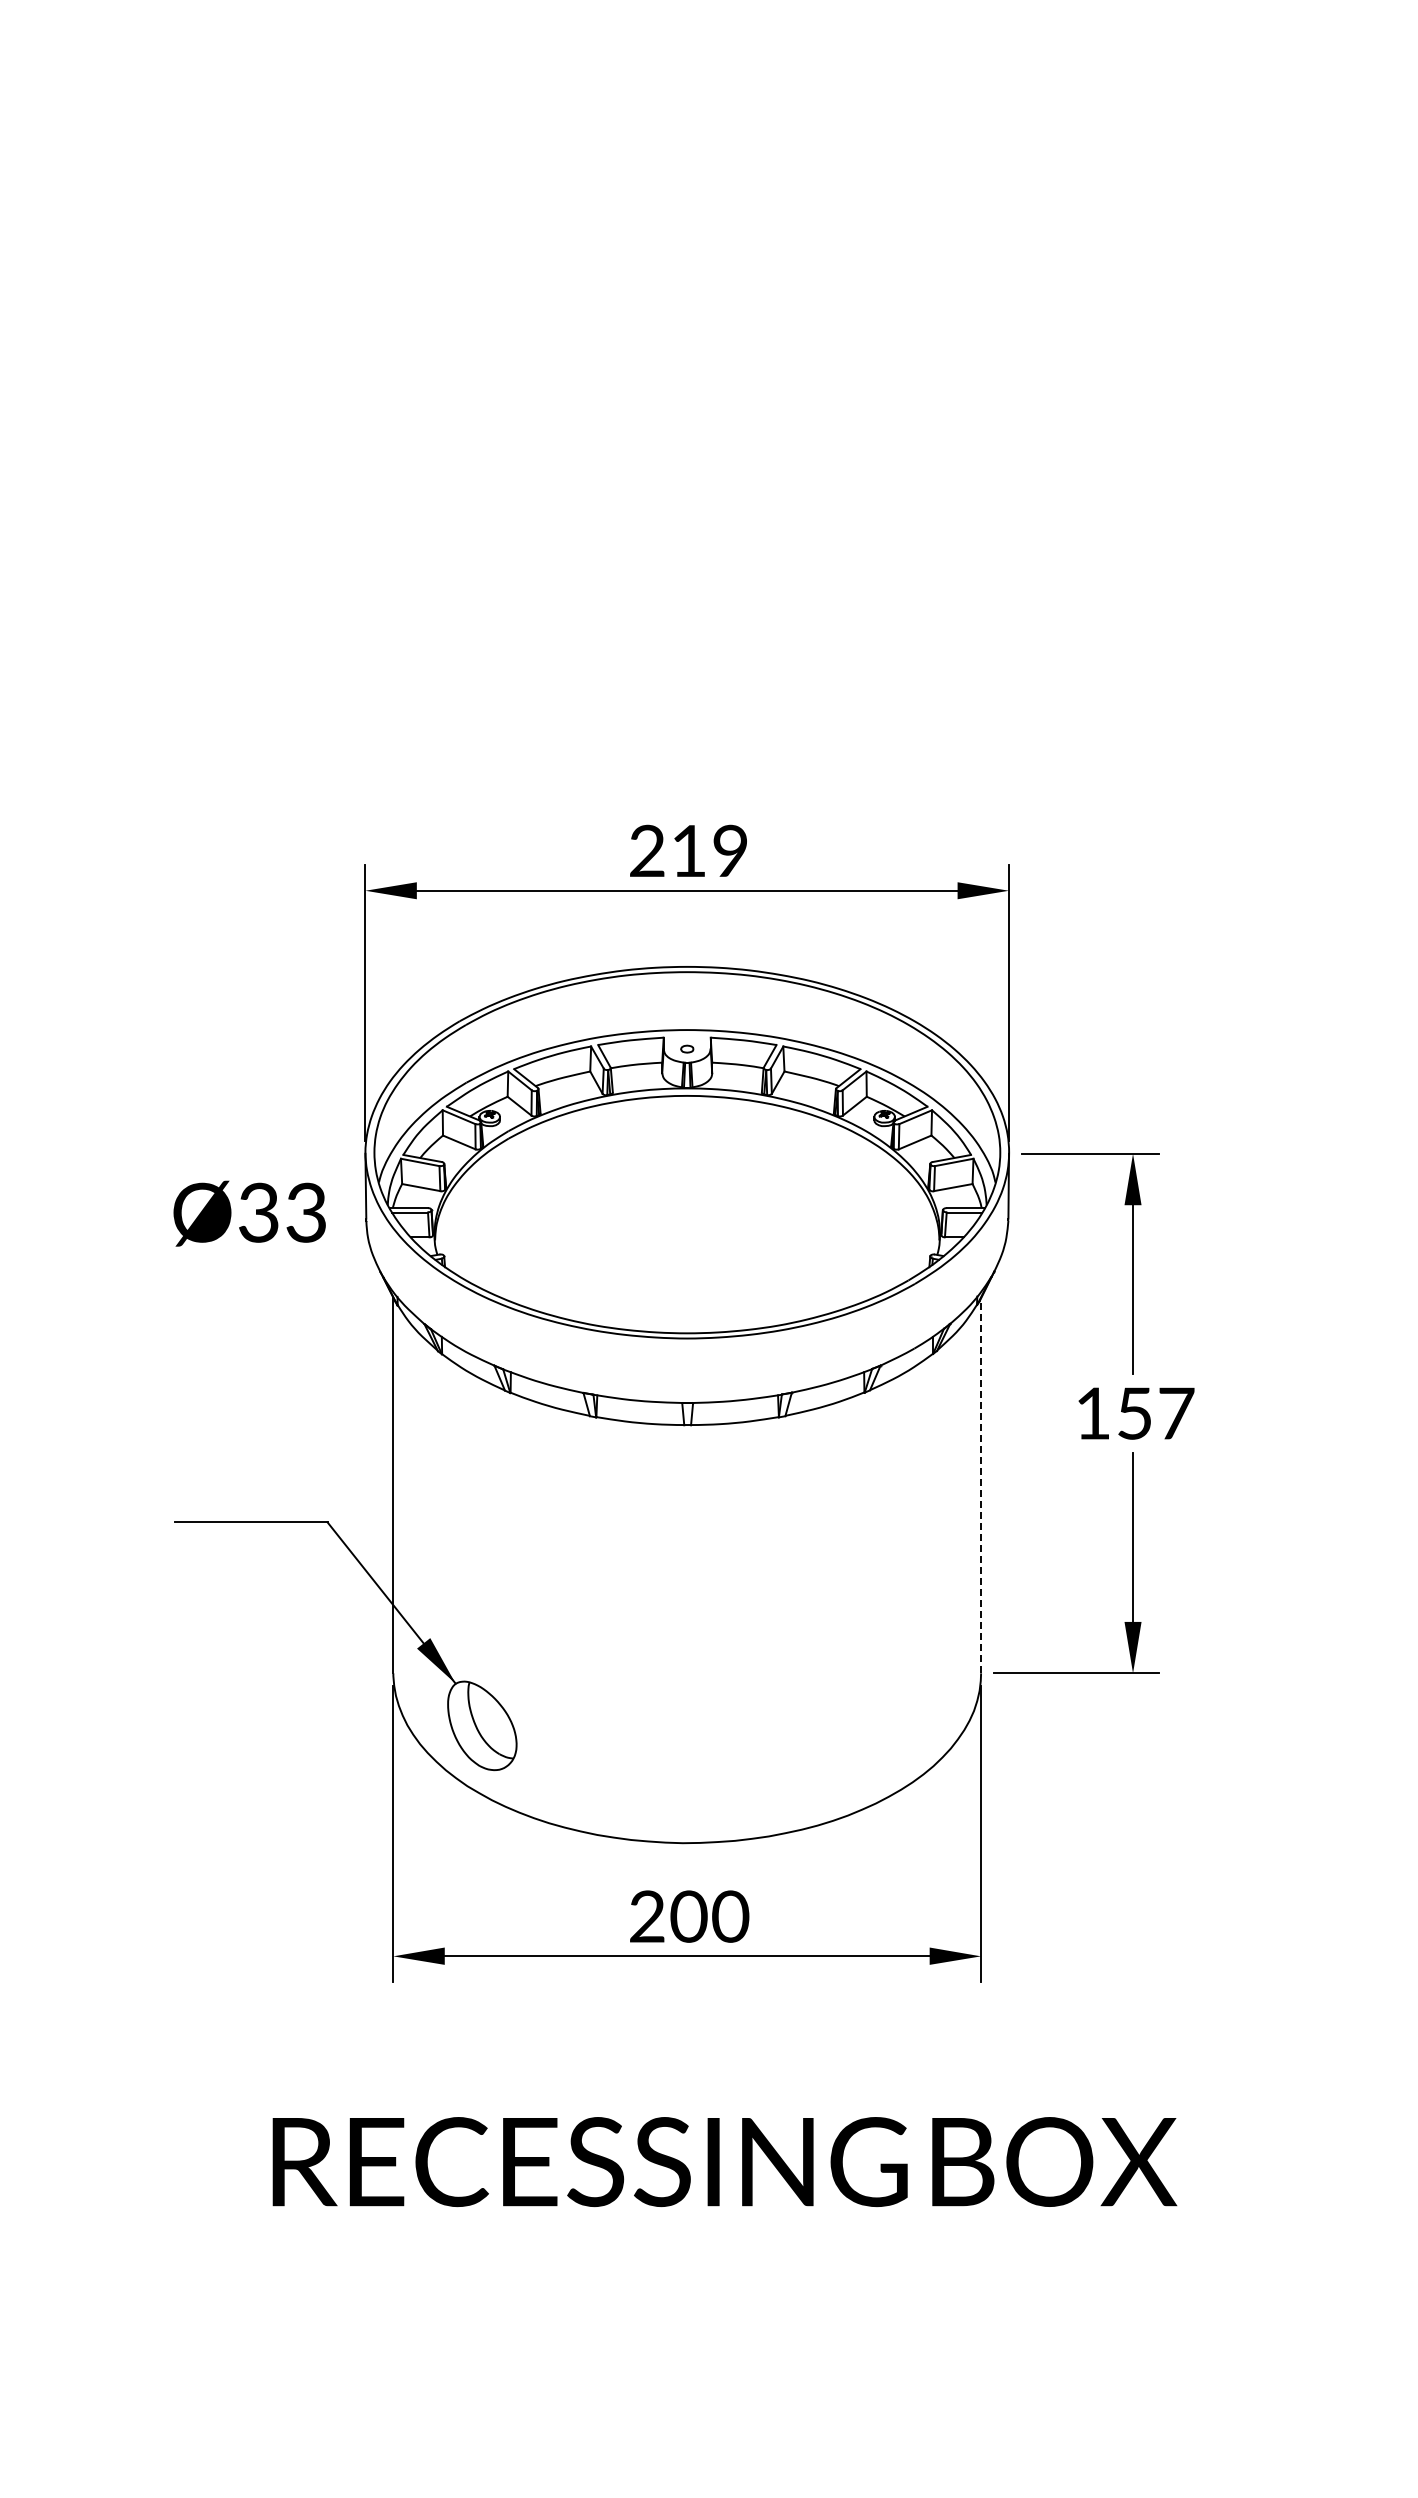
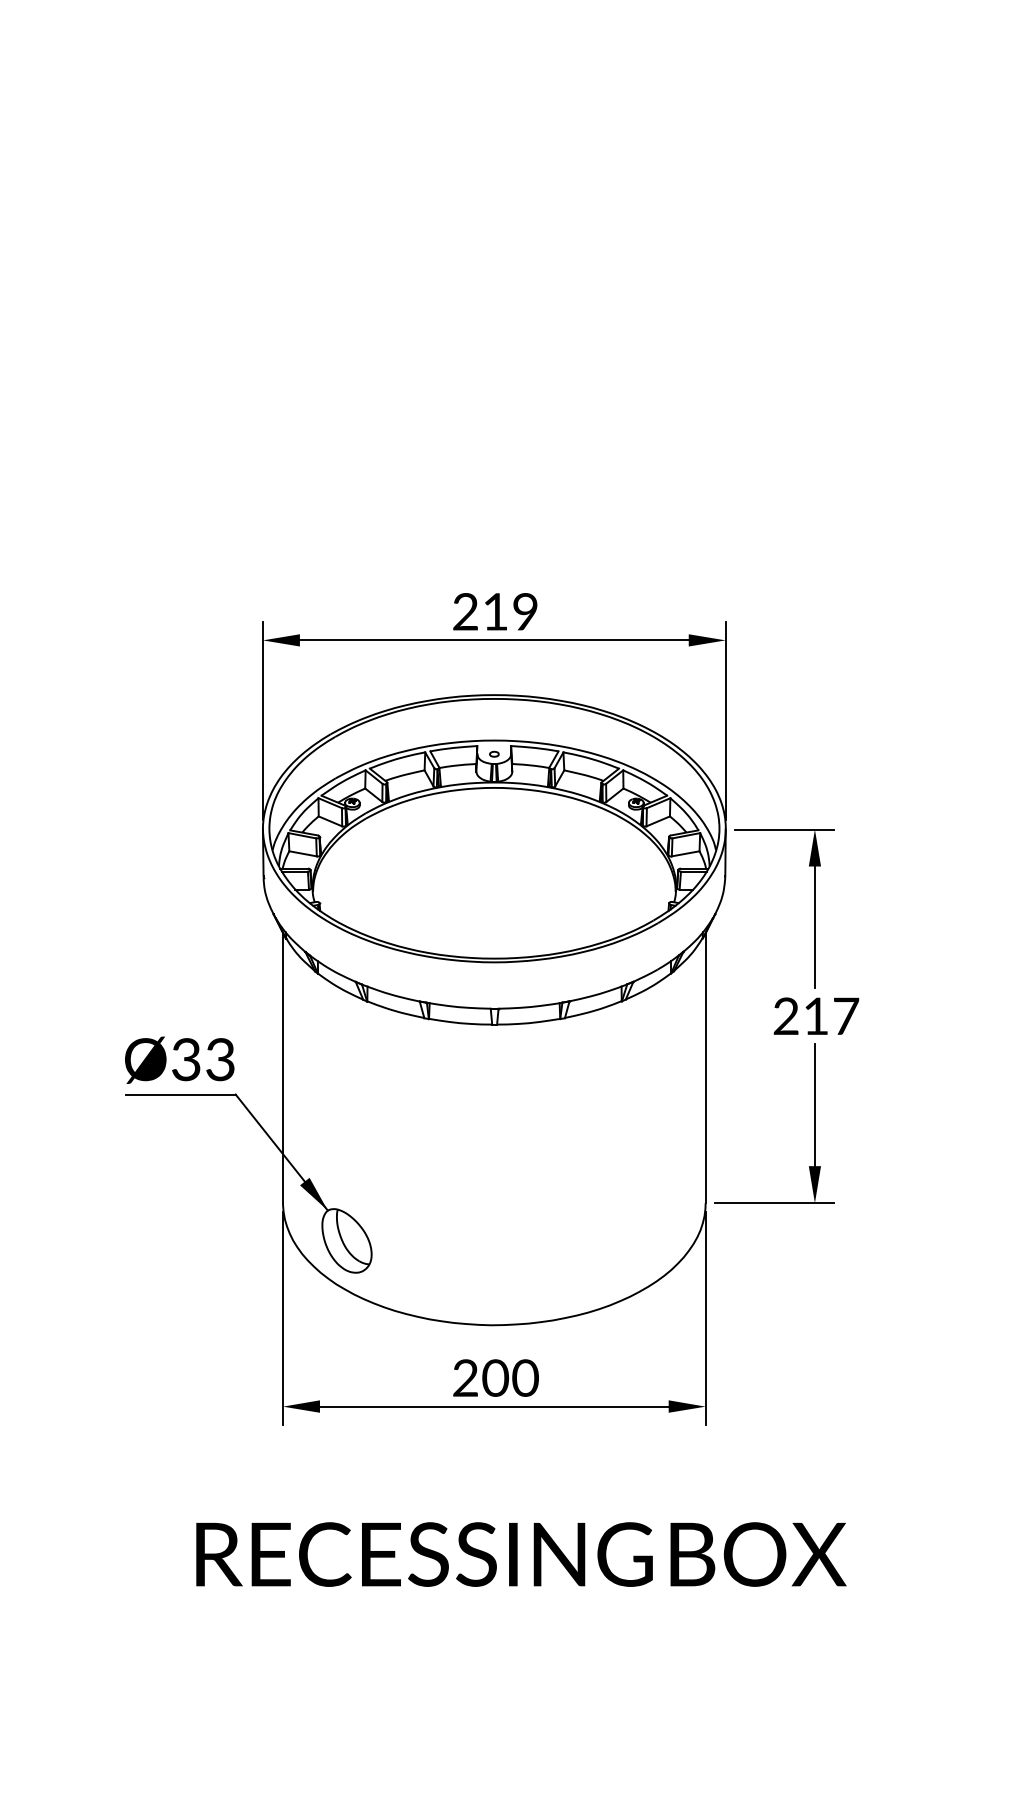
text: (249, 1213) -> (179, 1060), moved
text: (1112, 1413) -> (800, 1016), 157 -> 217
line: (981, 1485) -> (705, 1068), dashed -> solid

